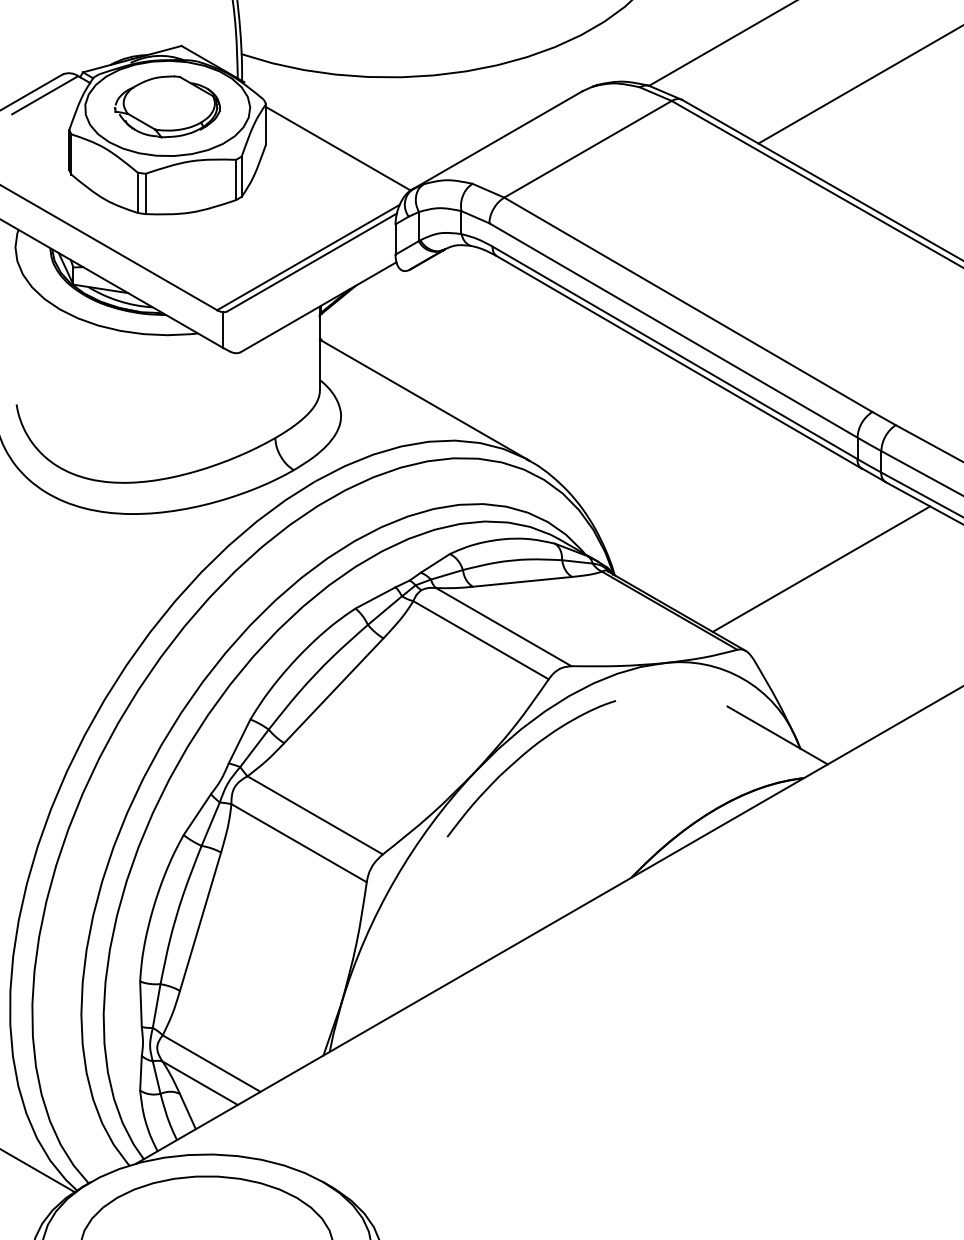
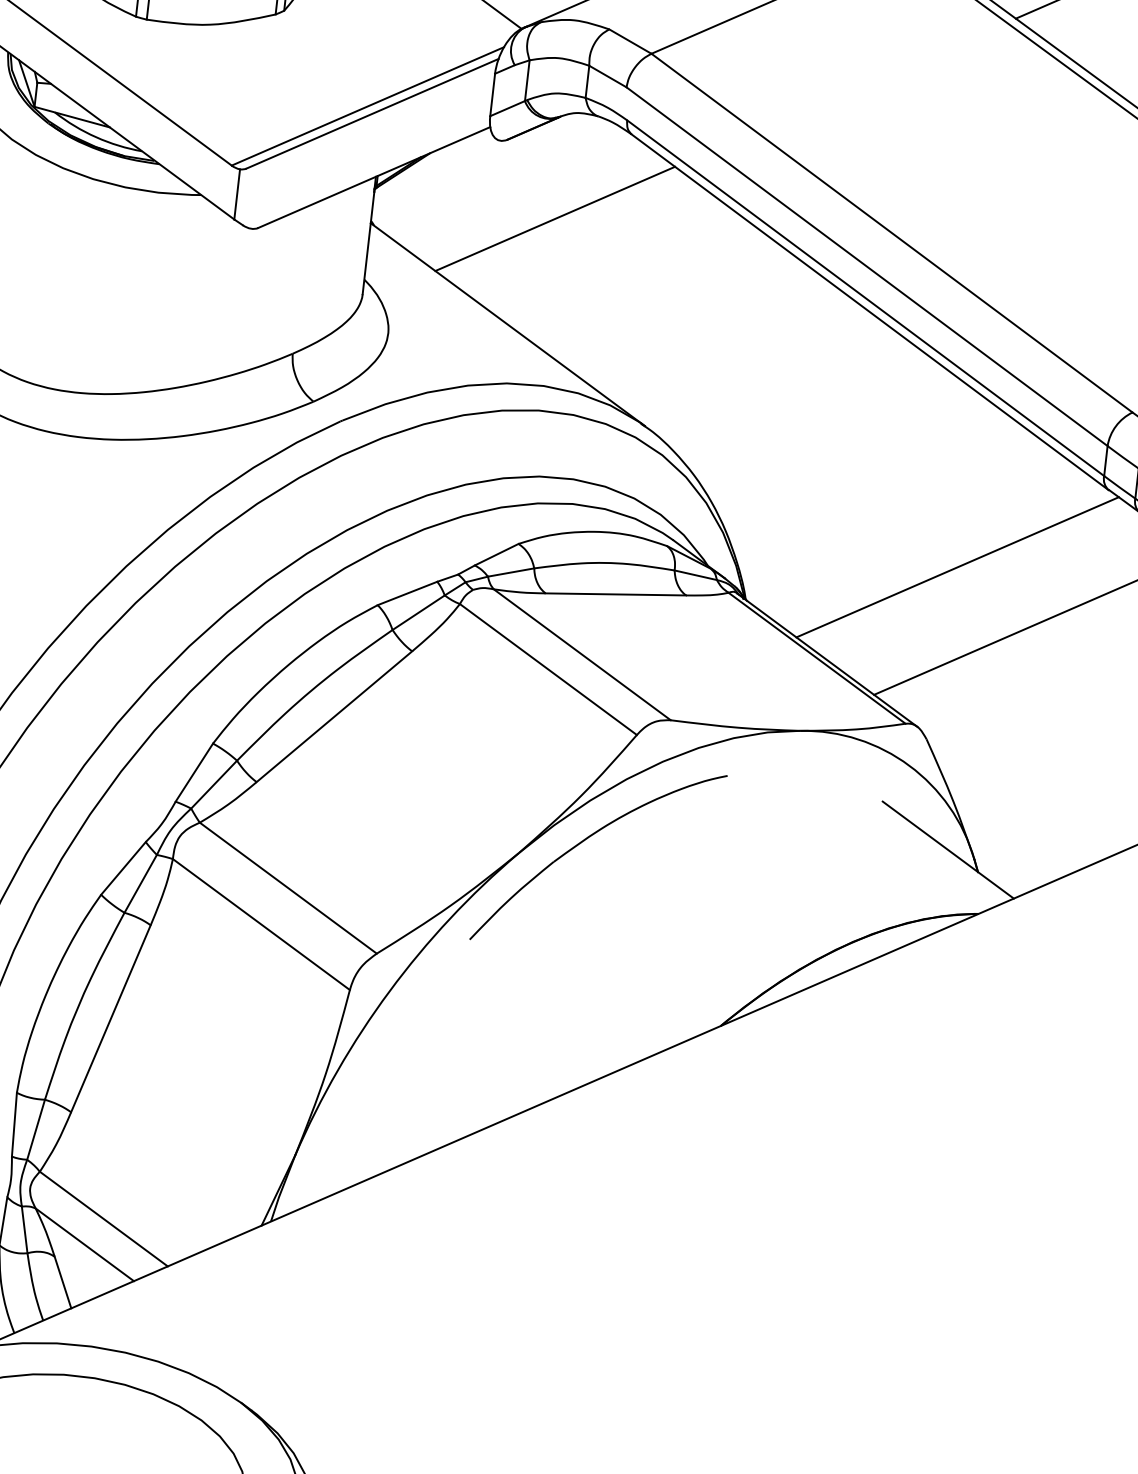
line: (449, 321) -> (555, 218), added
line: (761, 534) -> (957, 566), added

